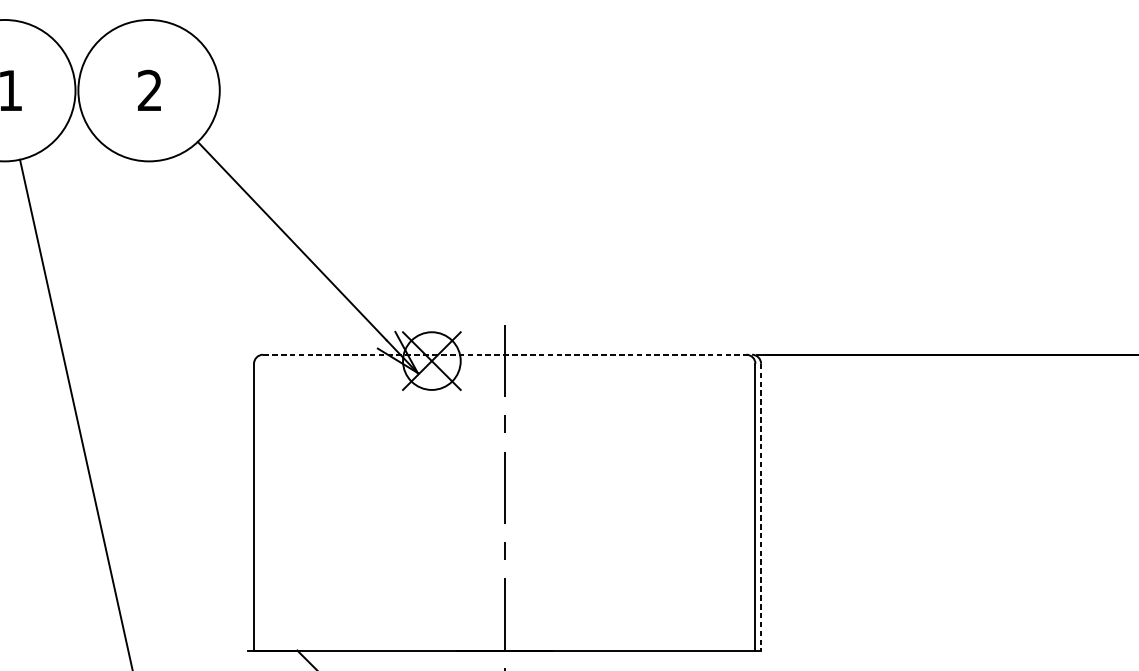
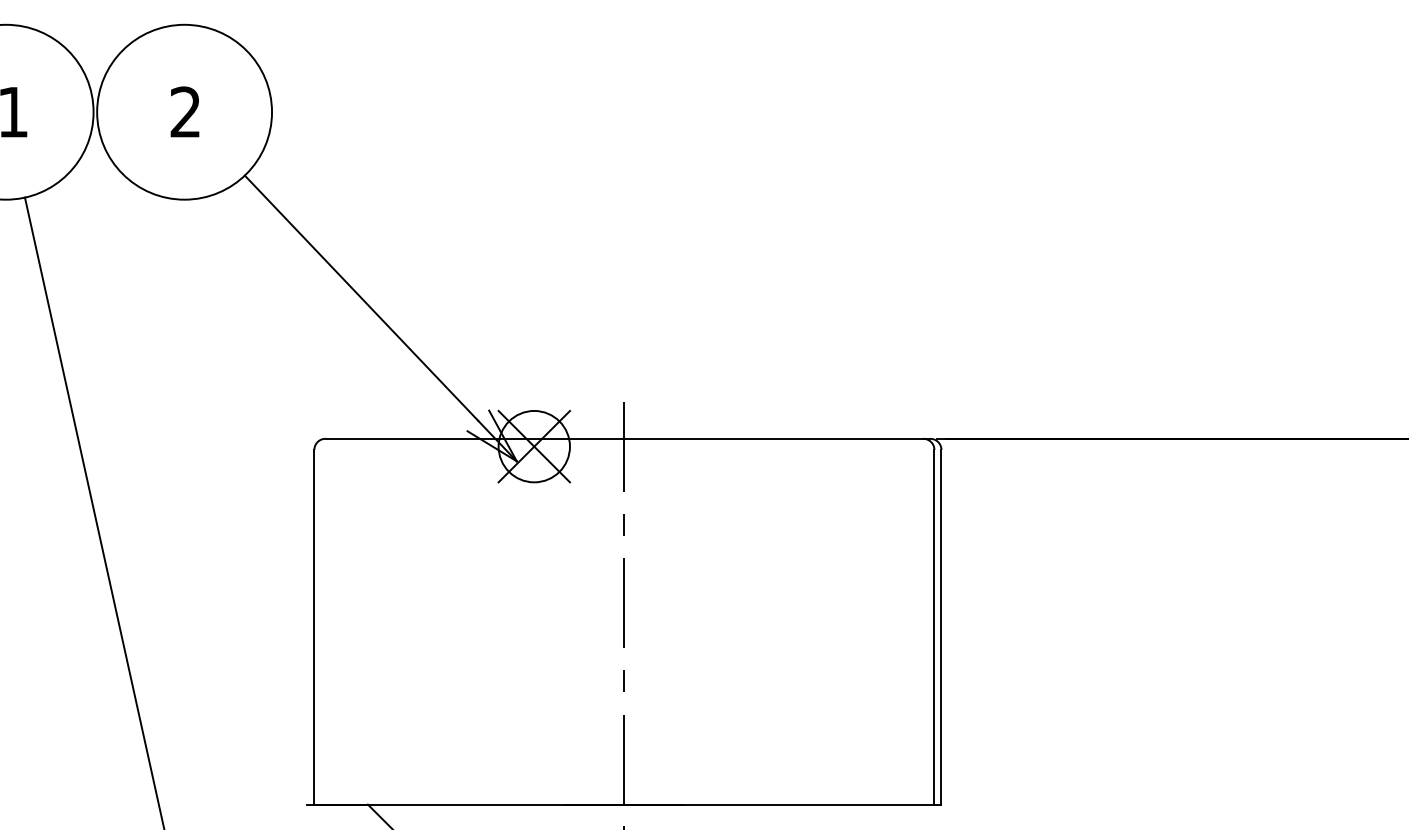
line: (508, 354) -> (628, 438), dashed -> solid
line: (761, 507) -> (941, 627), dashed -> solid

